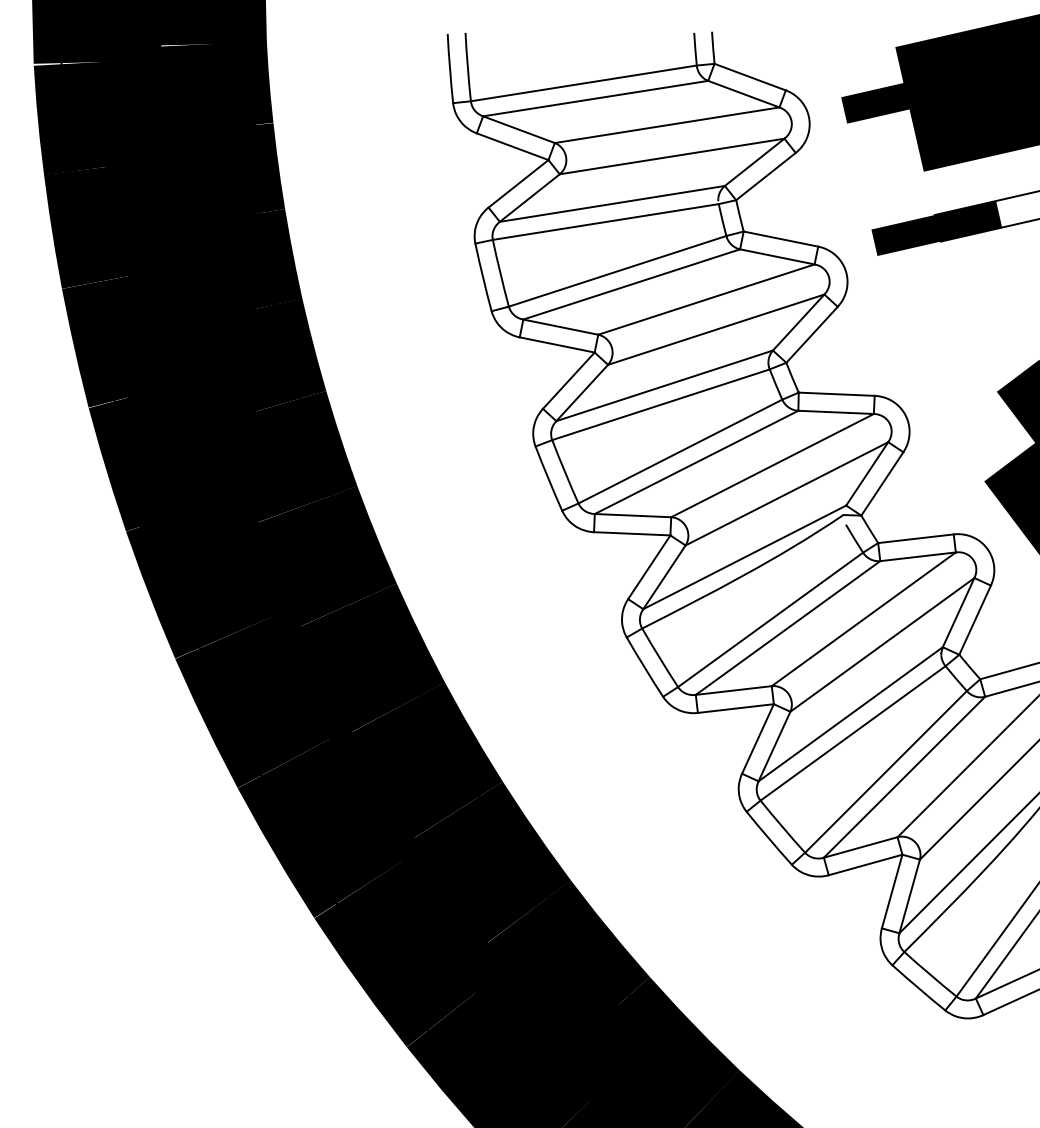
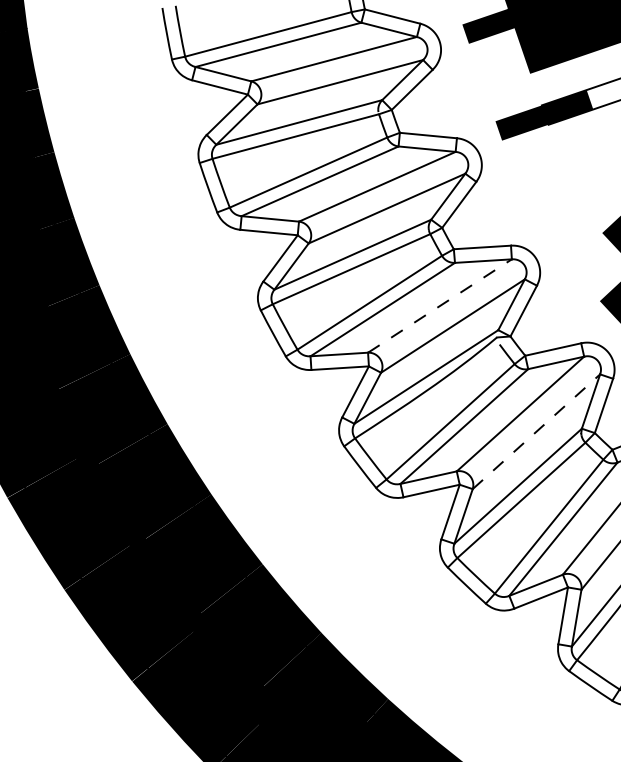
line: (772, 465) -> (439, 305), solid -> dashed
line: (882, 644) -> (536, 431), solid -> dashed

